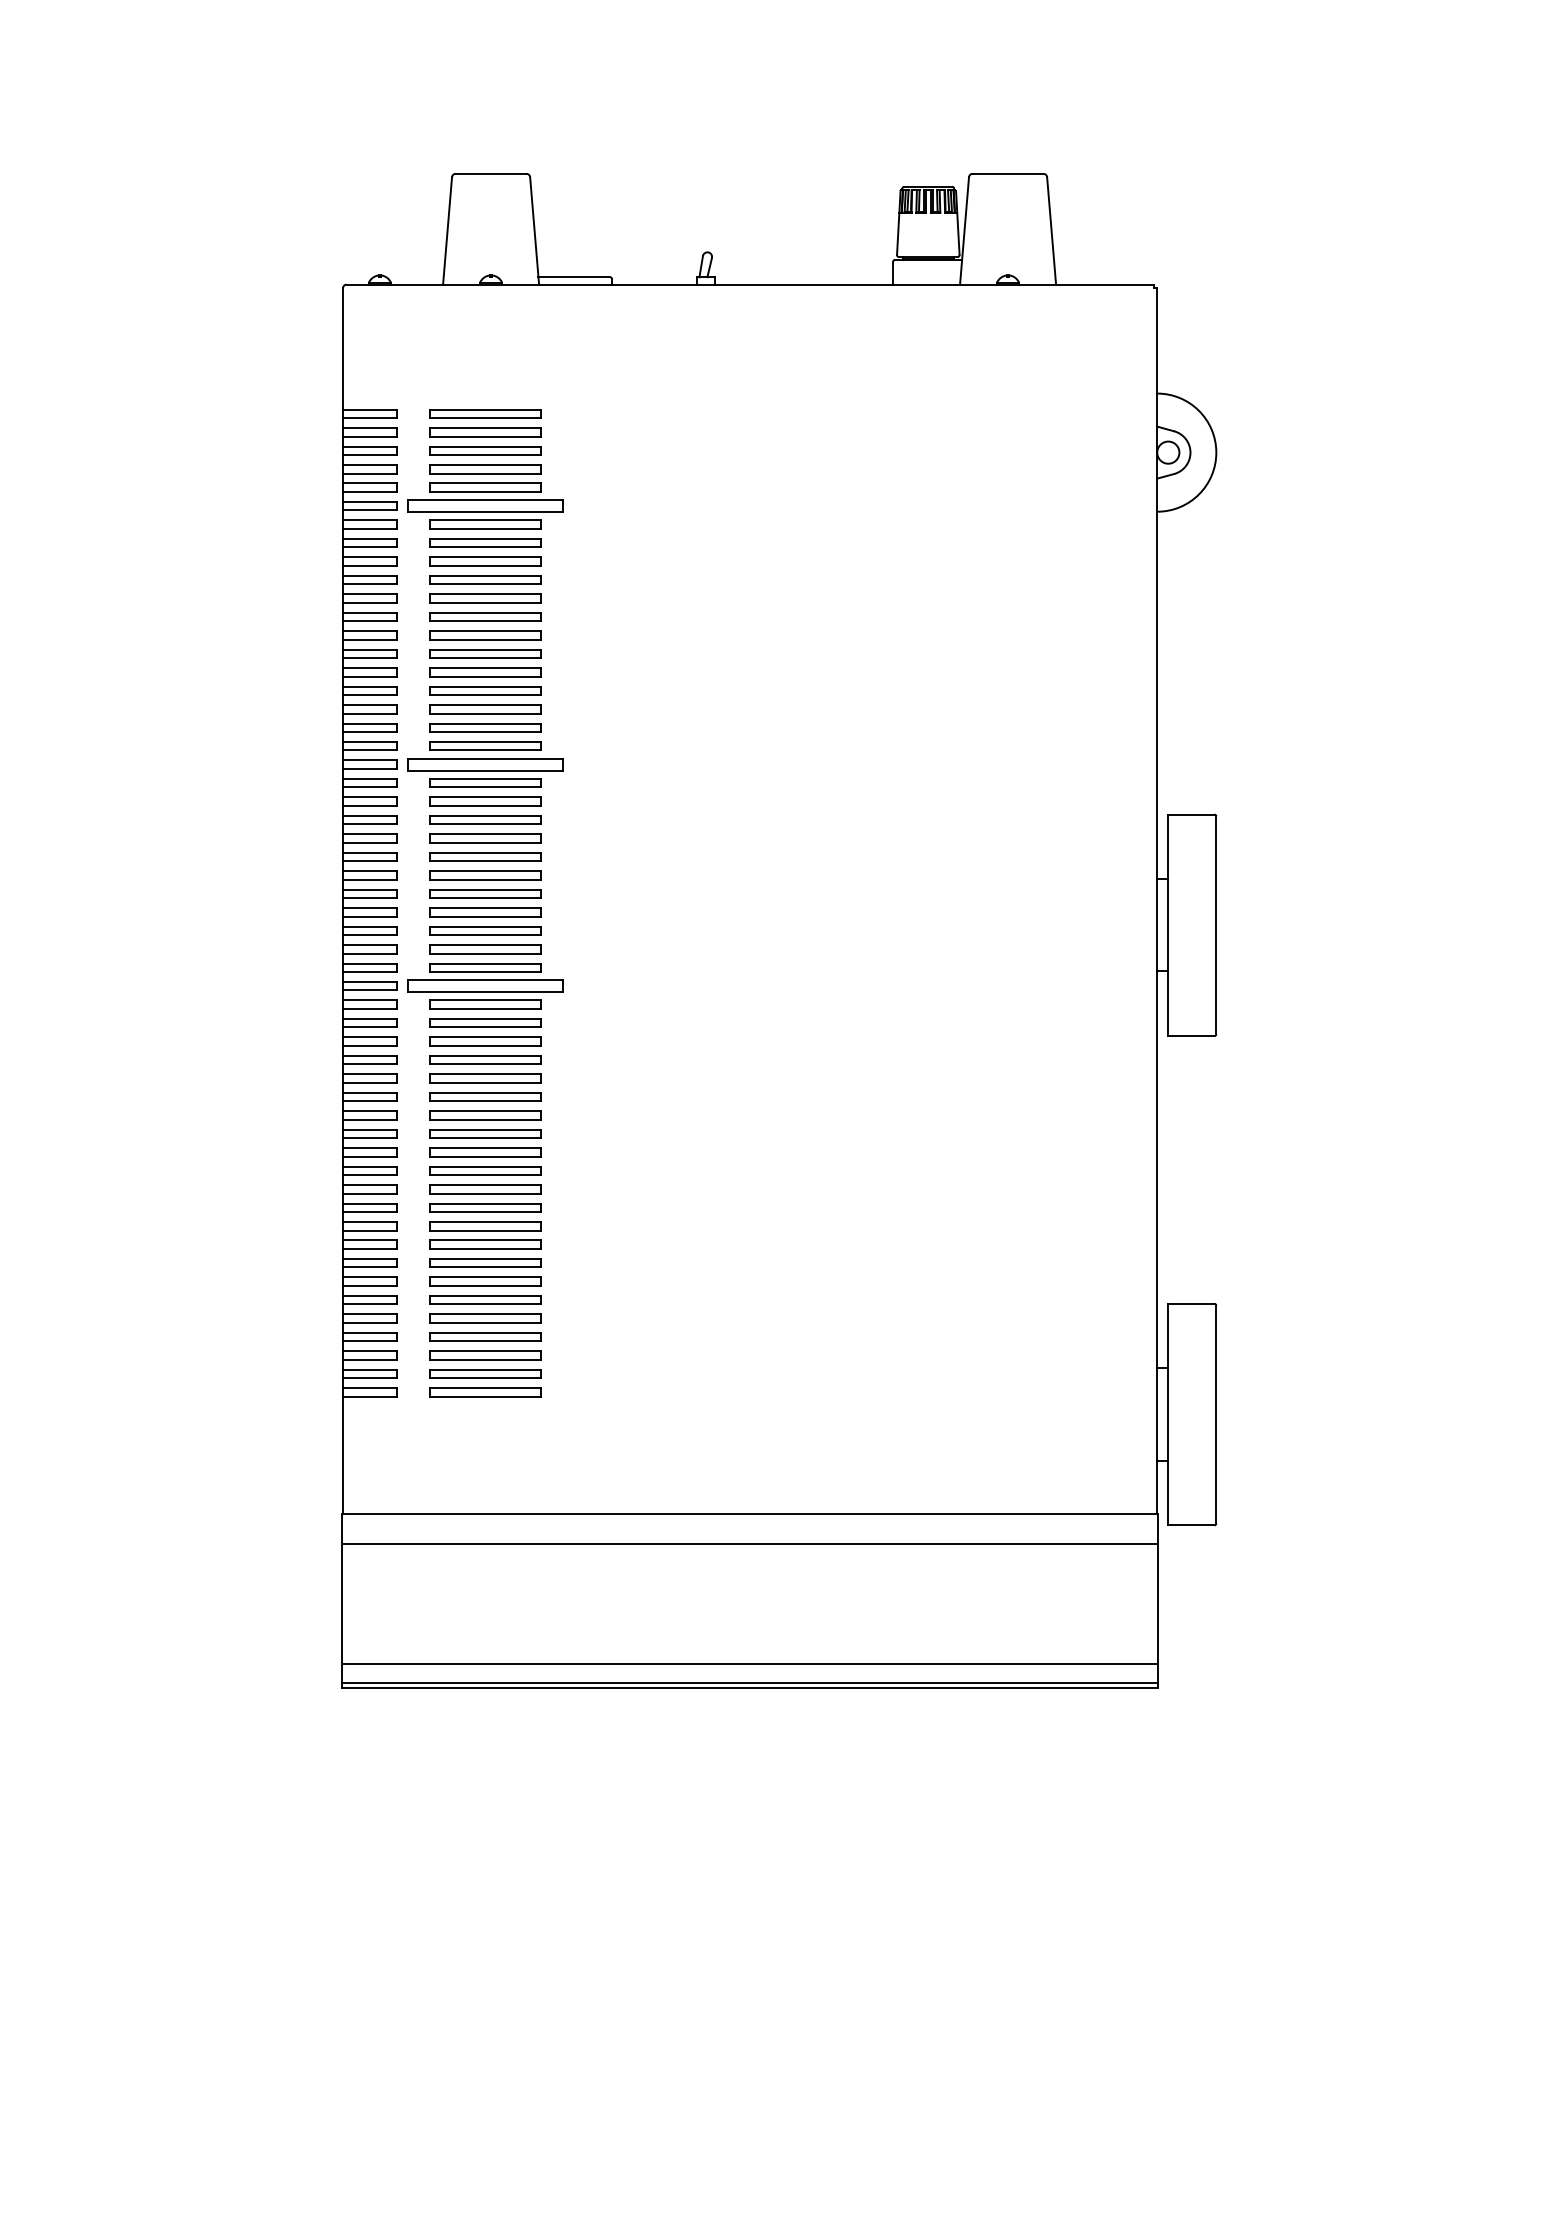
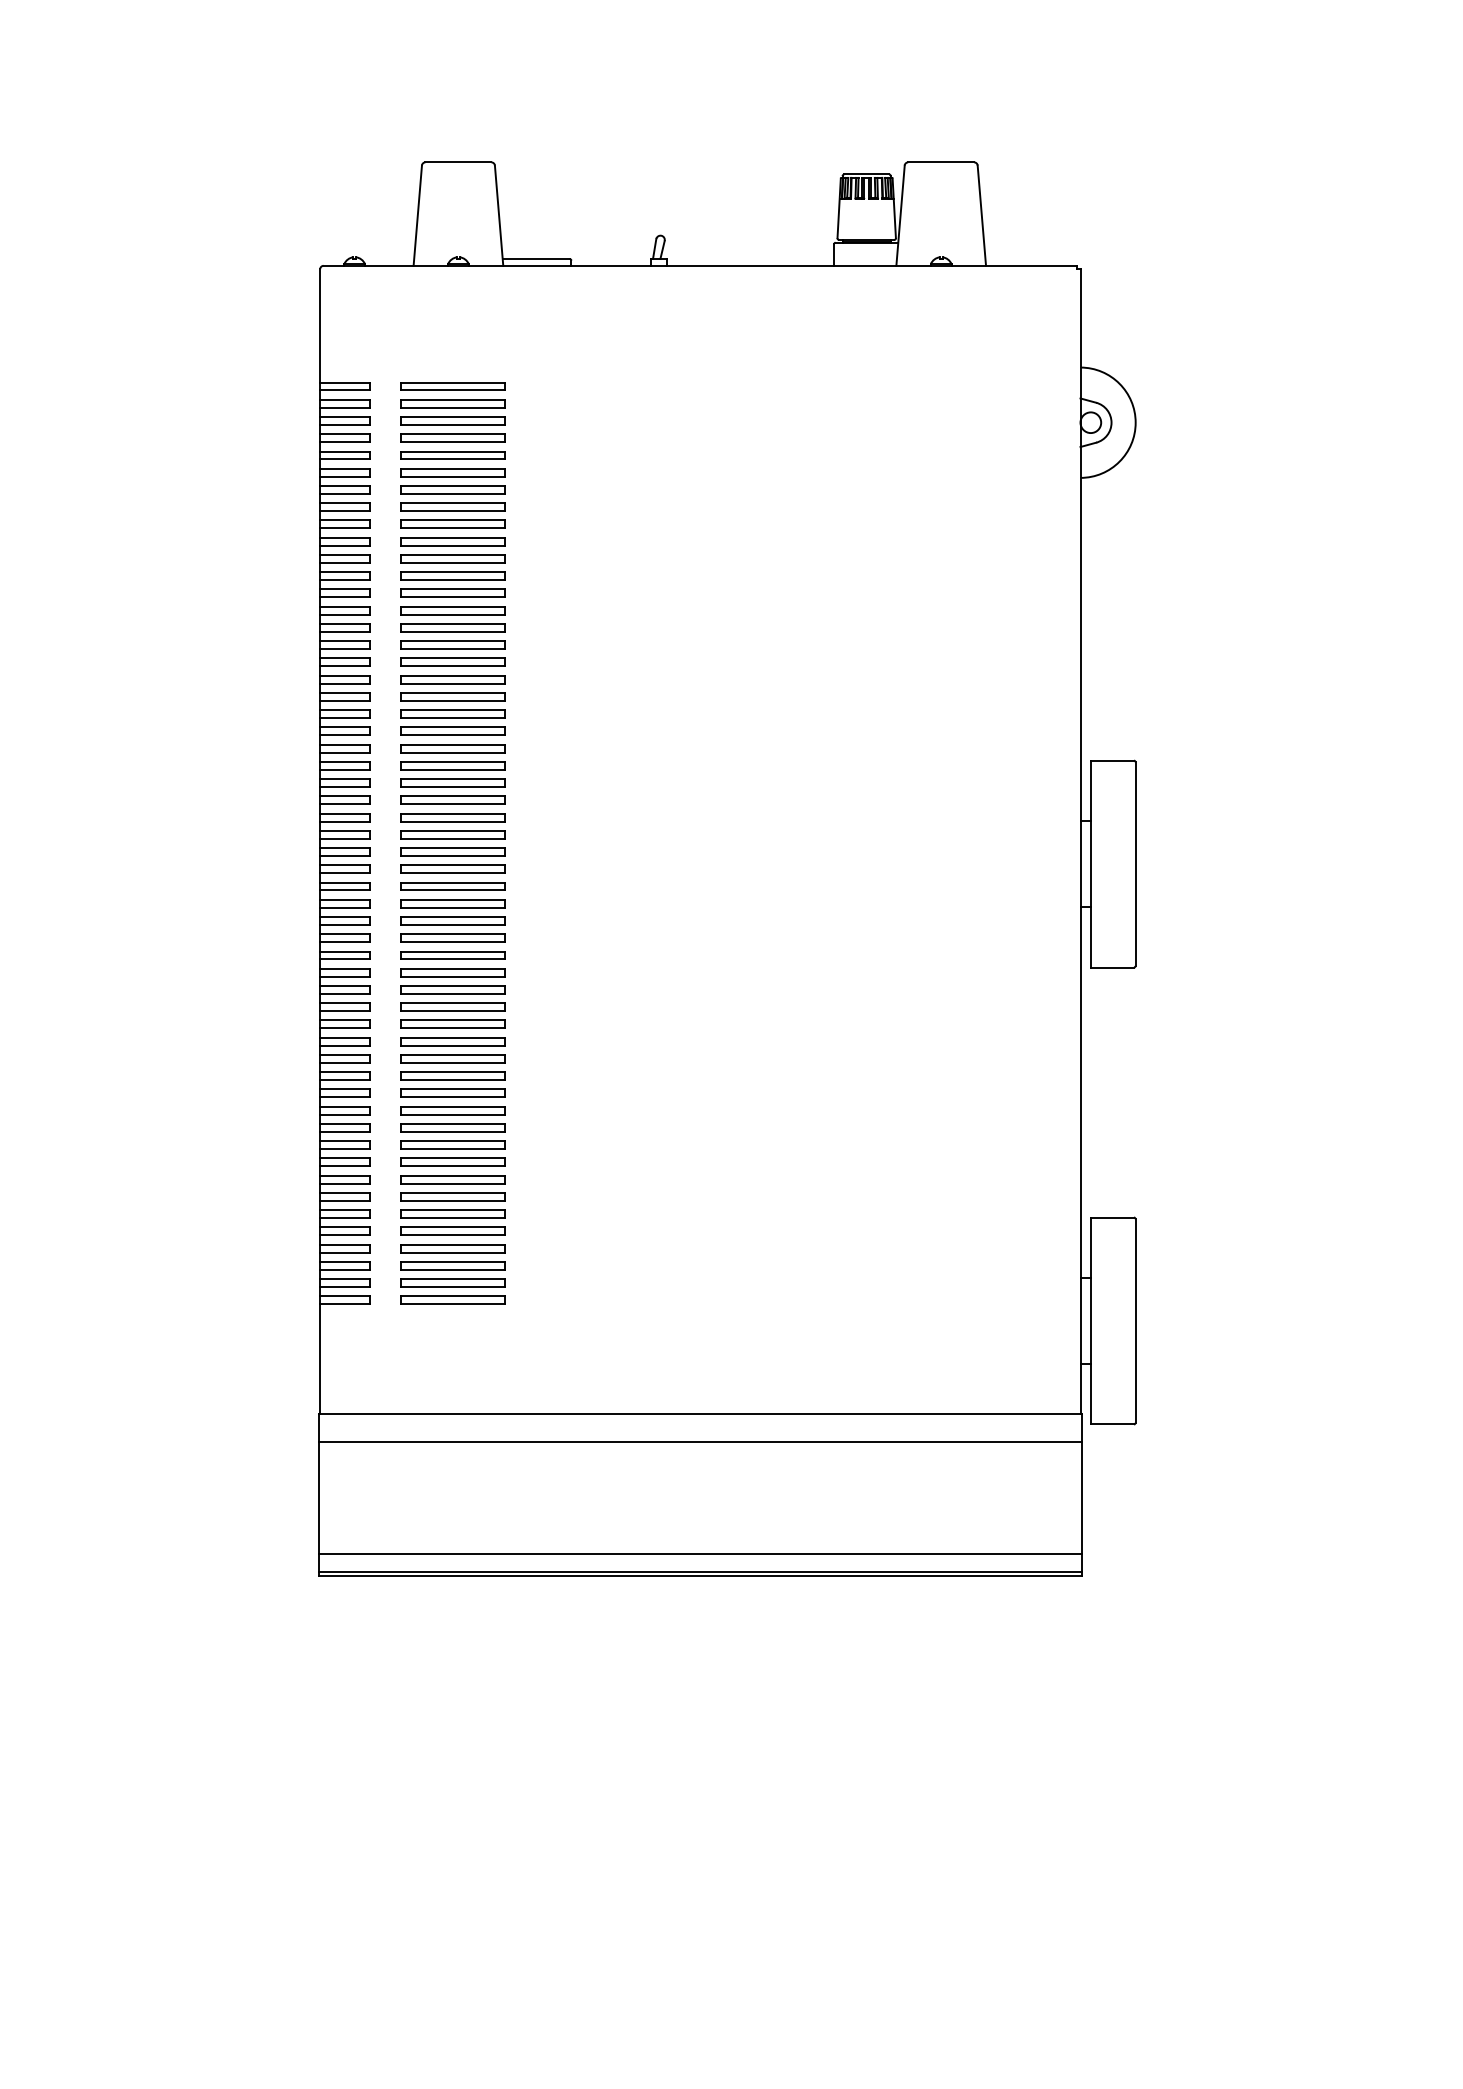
part: (485, 505) -> (453, 472), size x0.71
part: (485, 764) -> (453, 713), size x0.71
part: (485, 985) -> (453, 920), size x0.71

